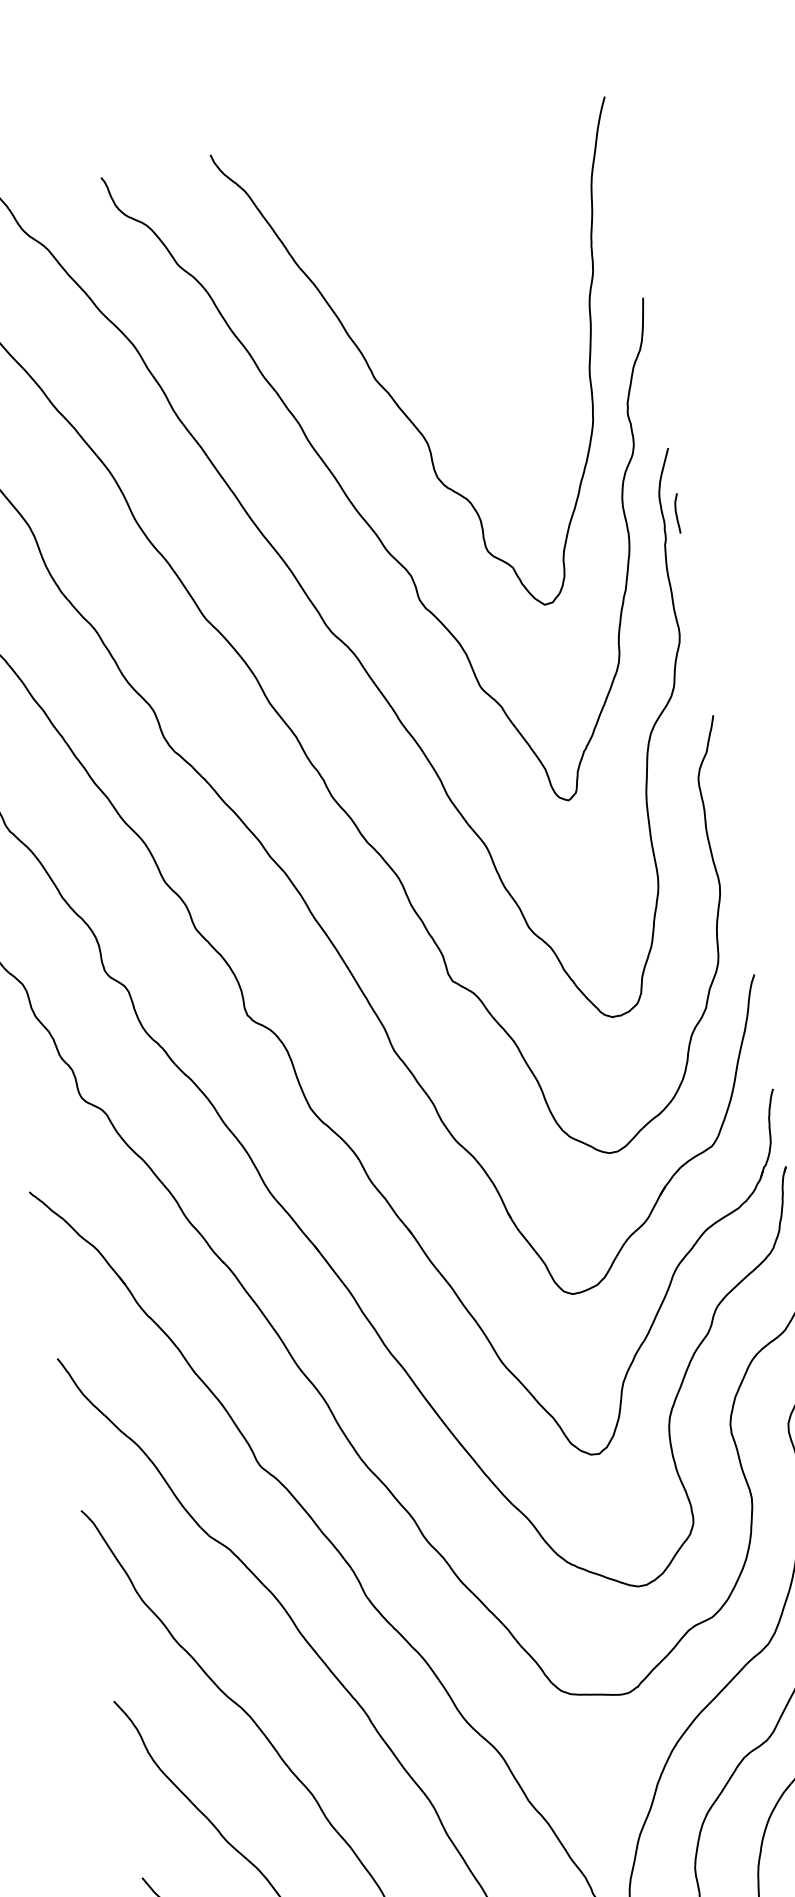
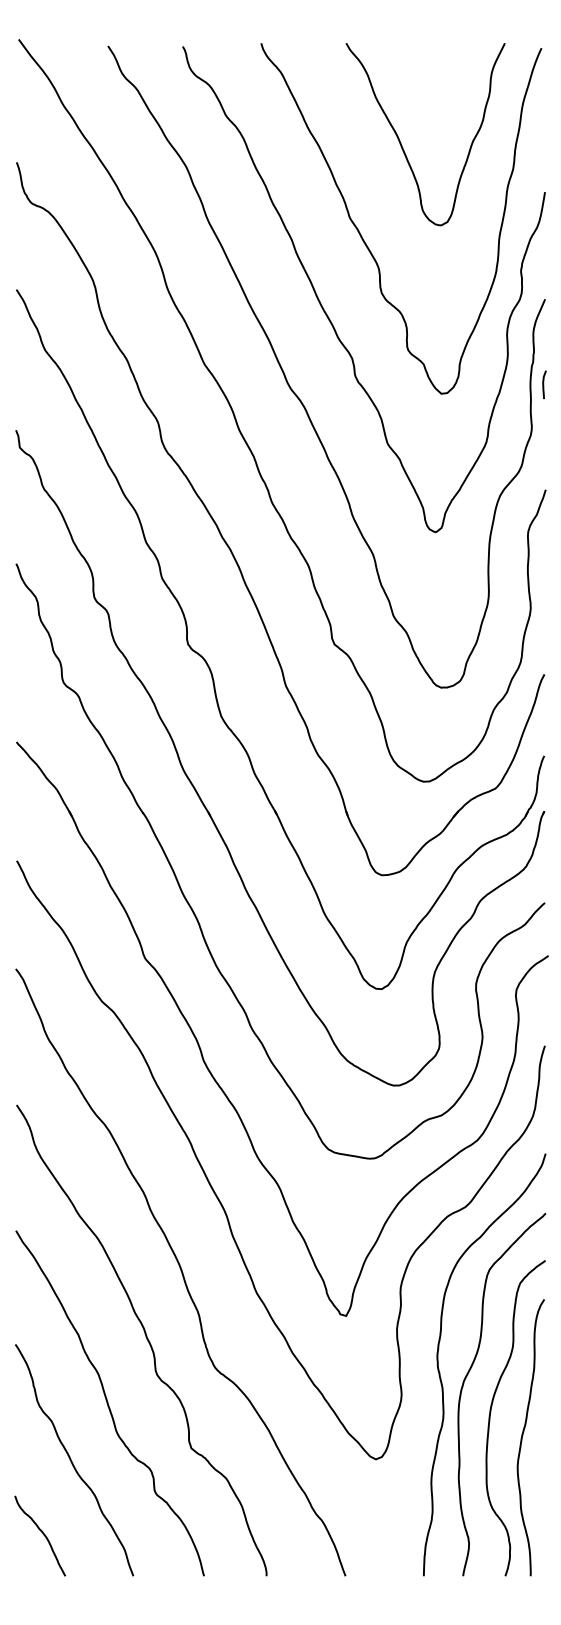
curve: (430, 261) -> (401, 142), added
curve: (677, 513) -> (544, 384), moved

